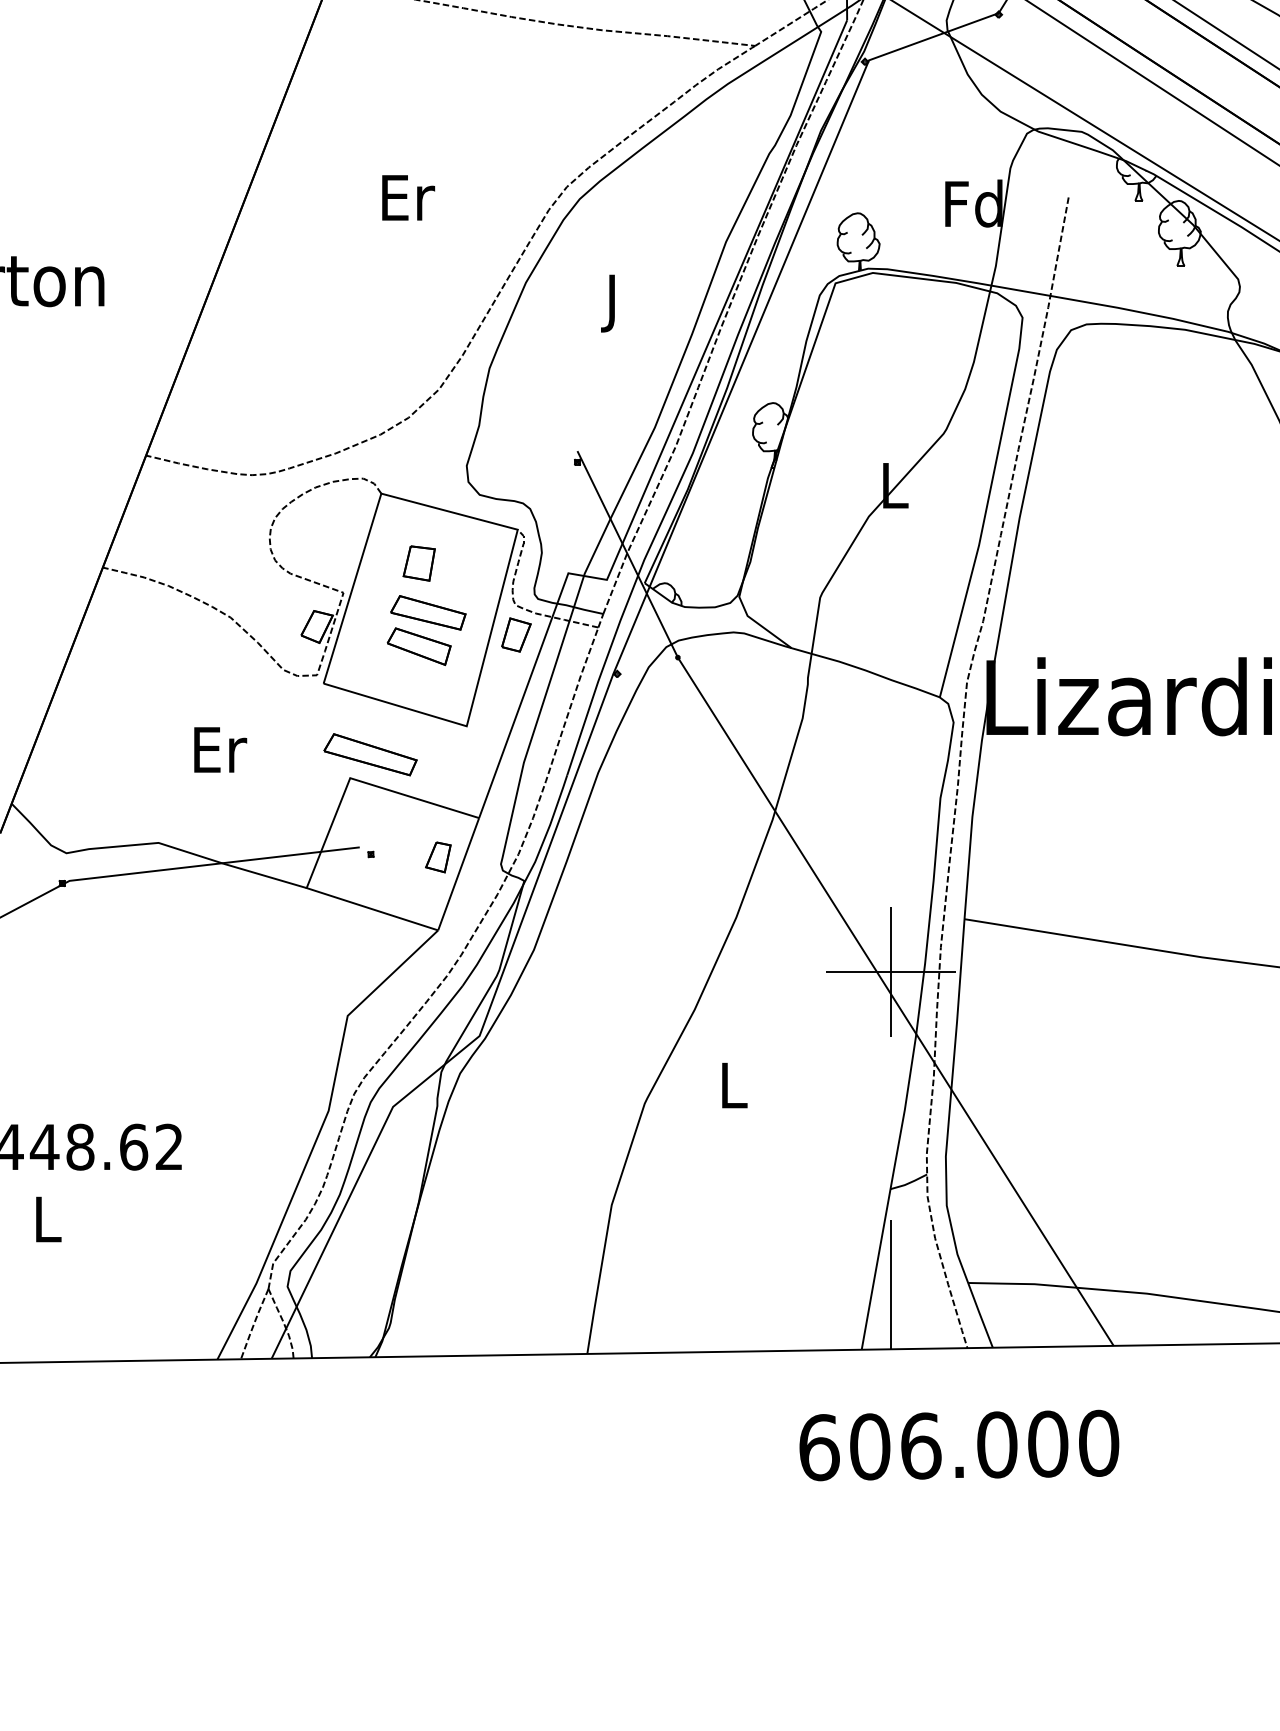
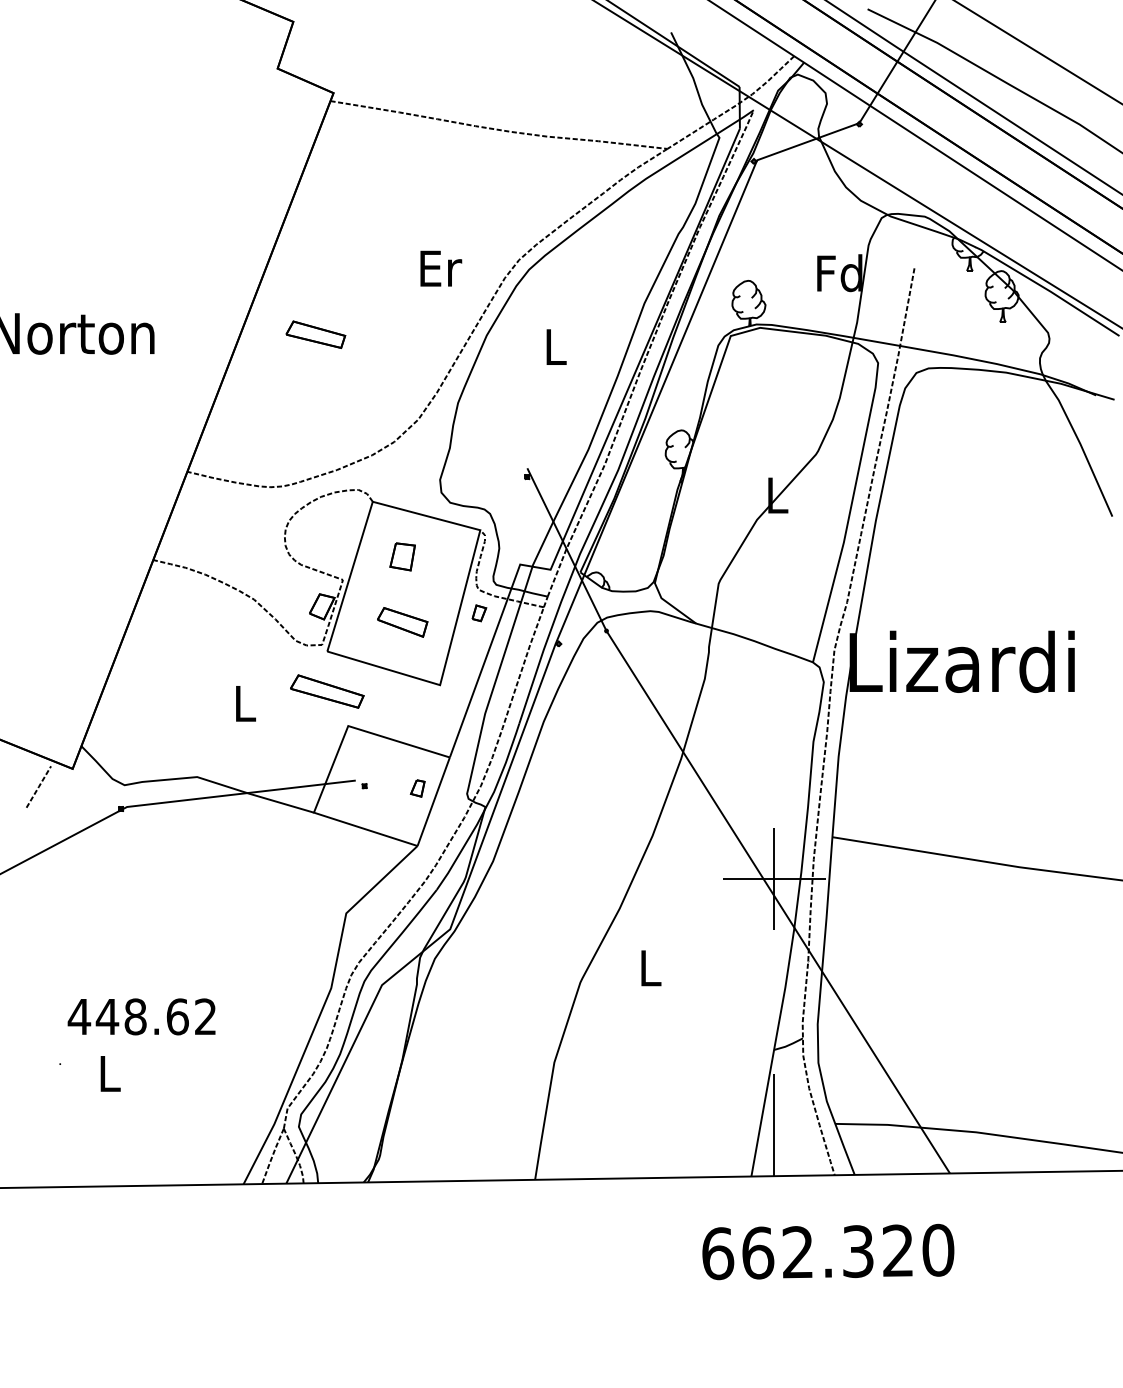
text: (408, 197) -> (441, 268), moved
text: (613, 302) -> (555, 351), J -> L
part: (427, 612) -> (315, 334), moved
part: (516, 635) -> (479, 613), size x0.6
text: (219, 749) -> (245, 703), Er -> L
part: (370, 754) -> (327, 691), moved
part: (438, 857) -> (417, 788), size x0.7
text: (959, 1444) -> (828, 1251), 606.000 -> 662.320

